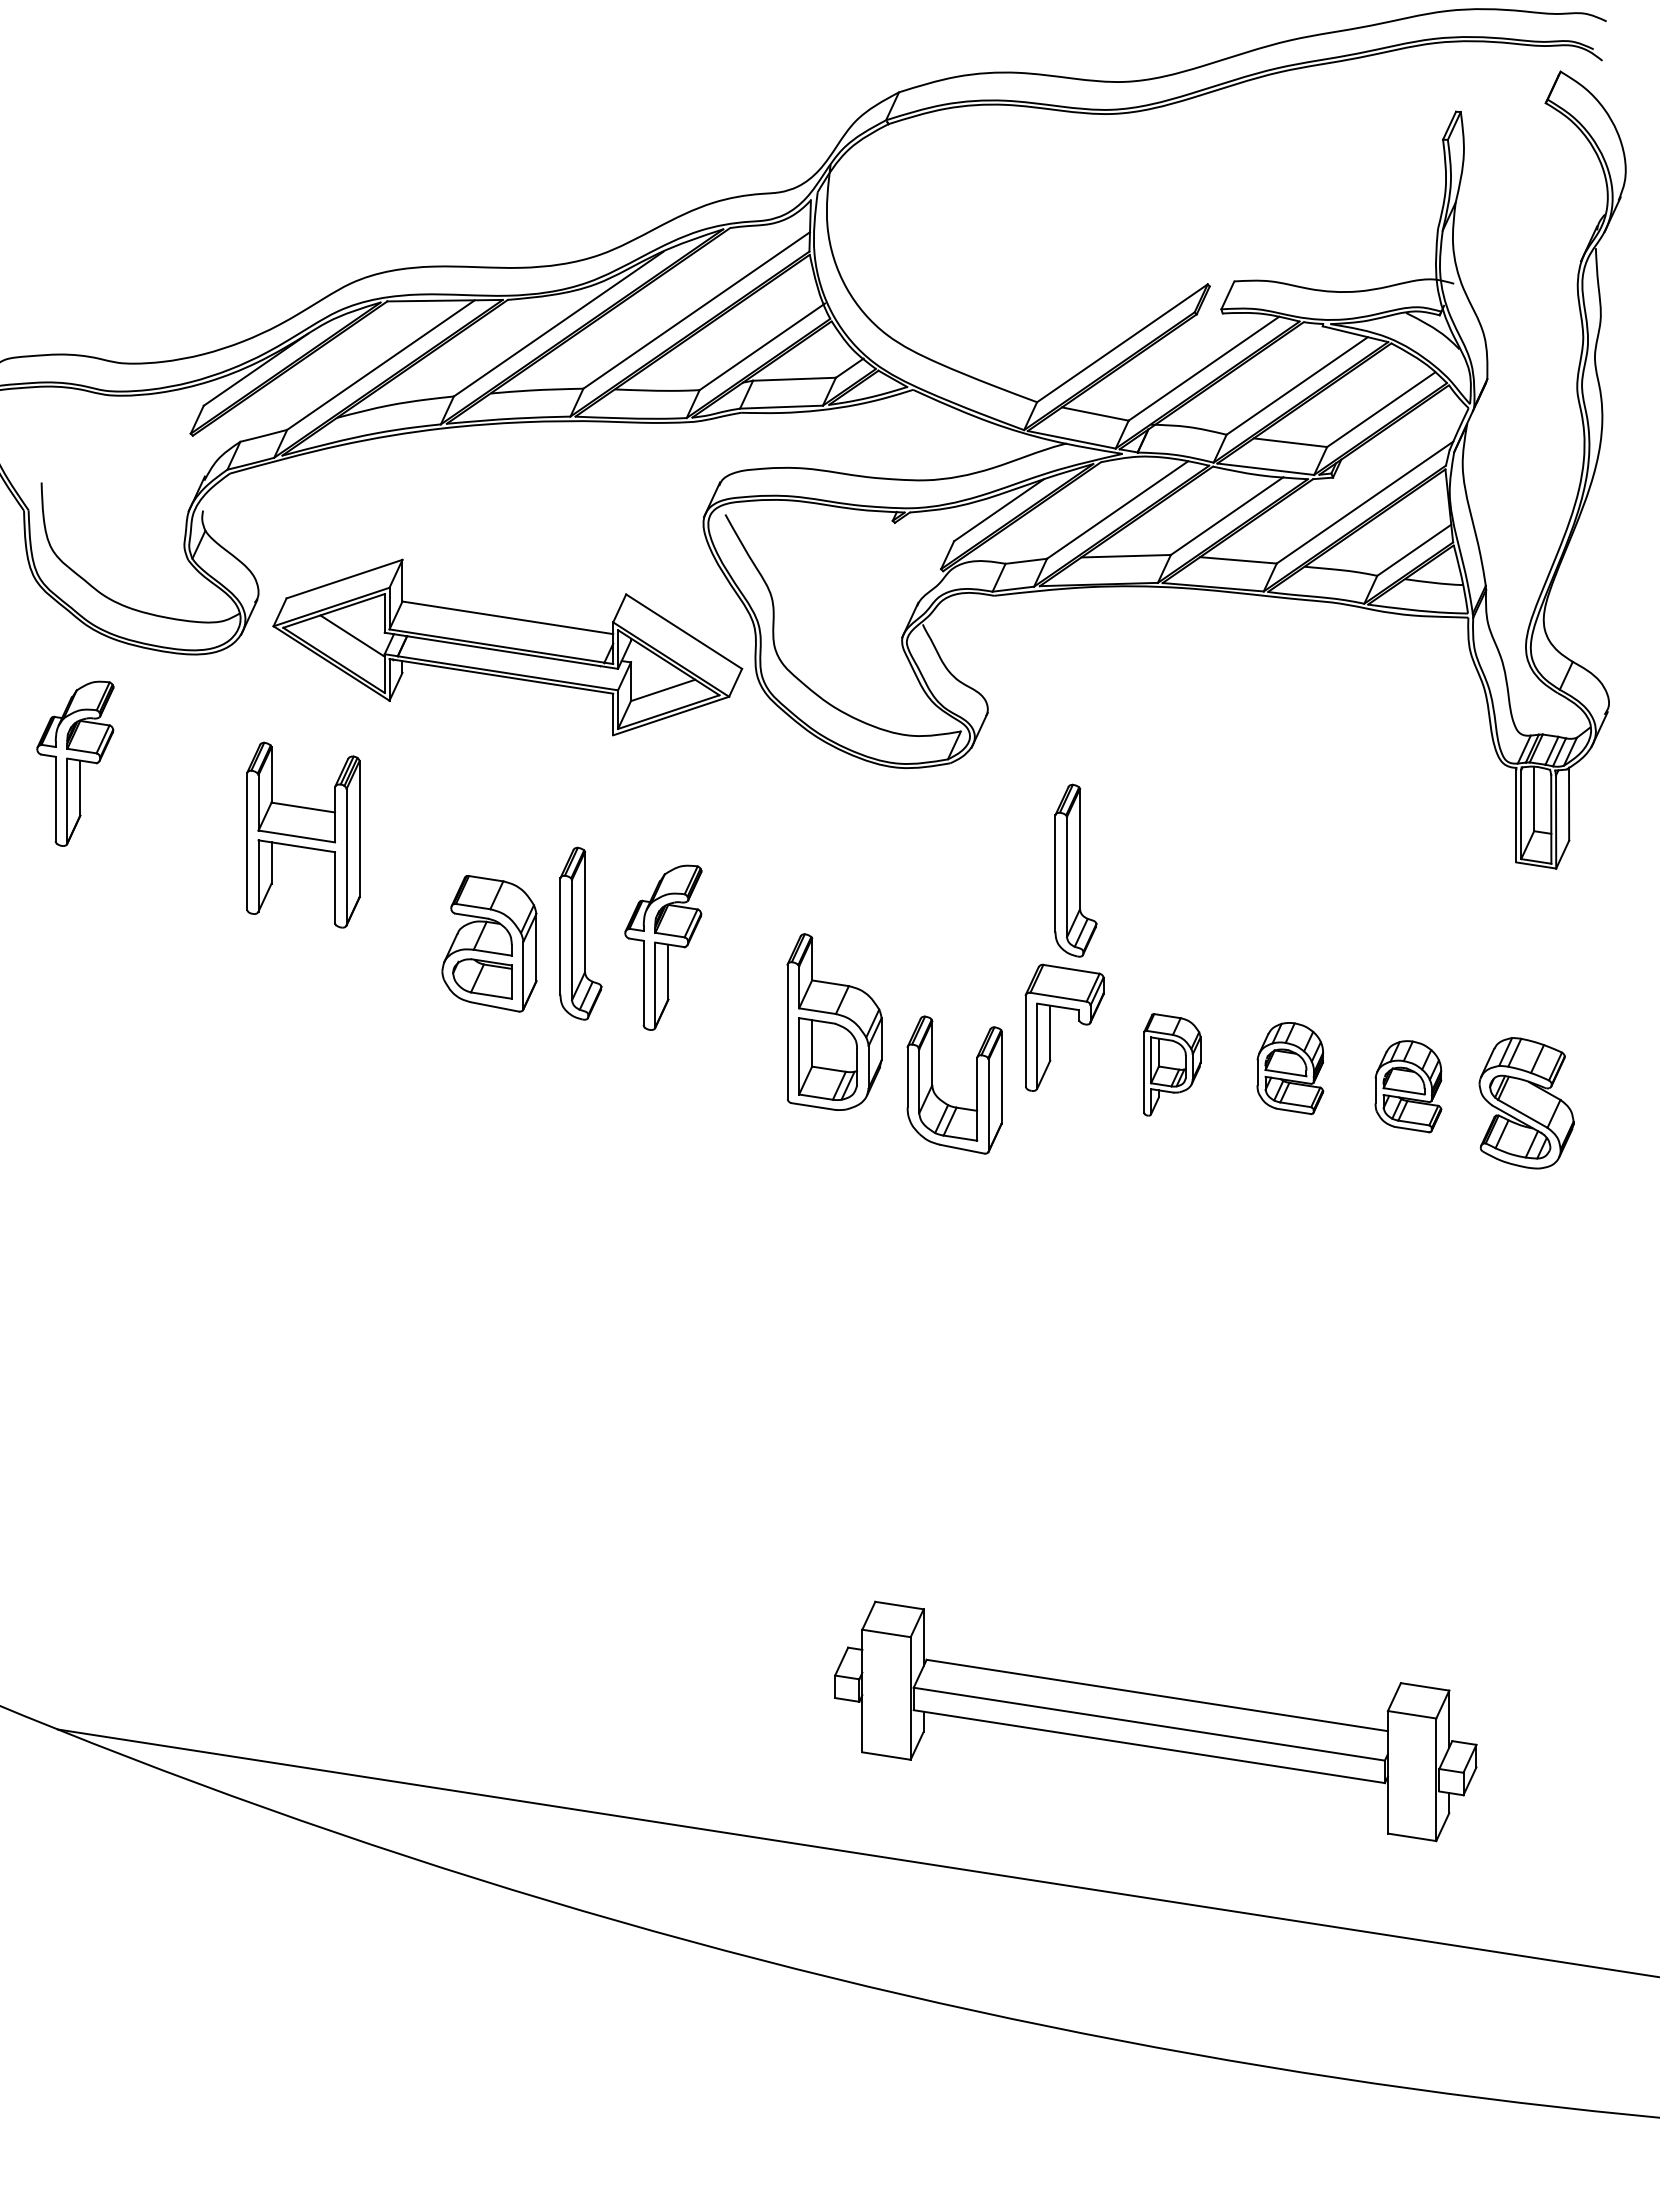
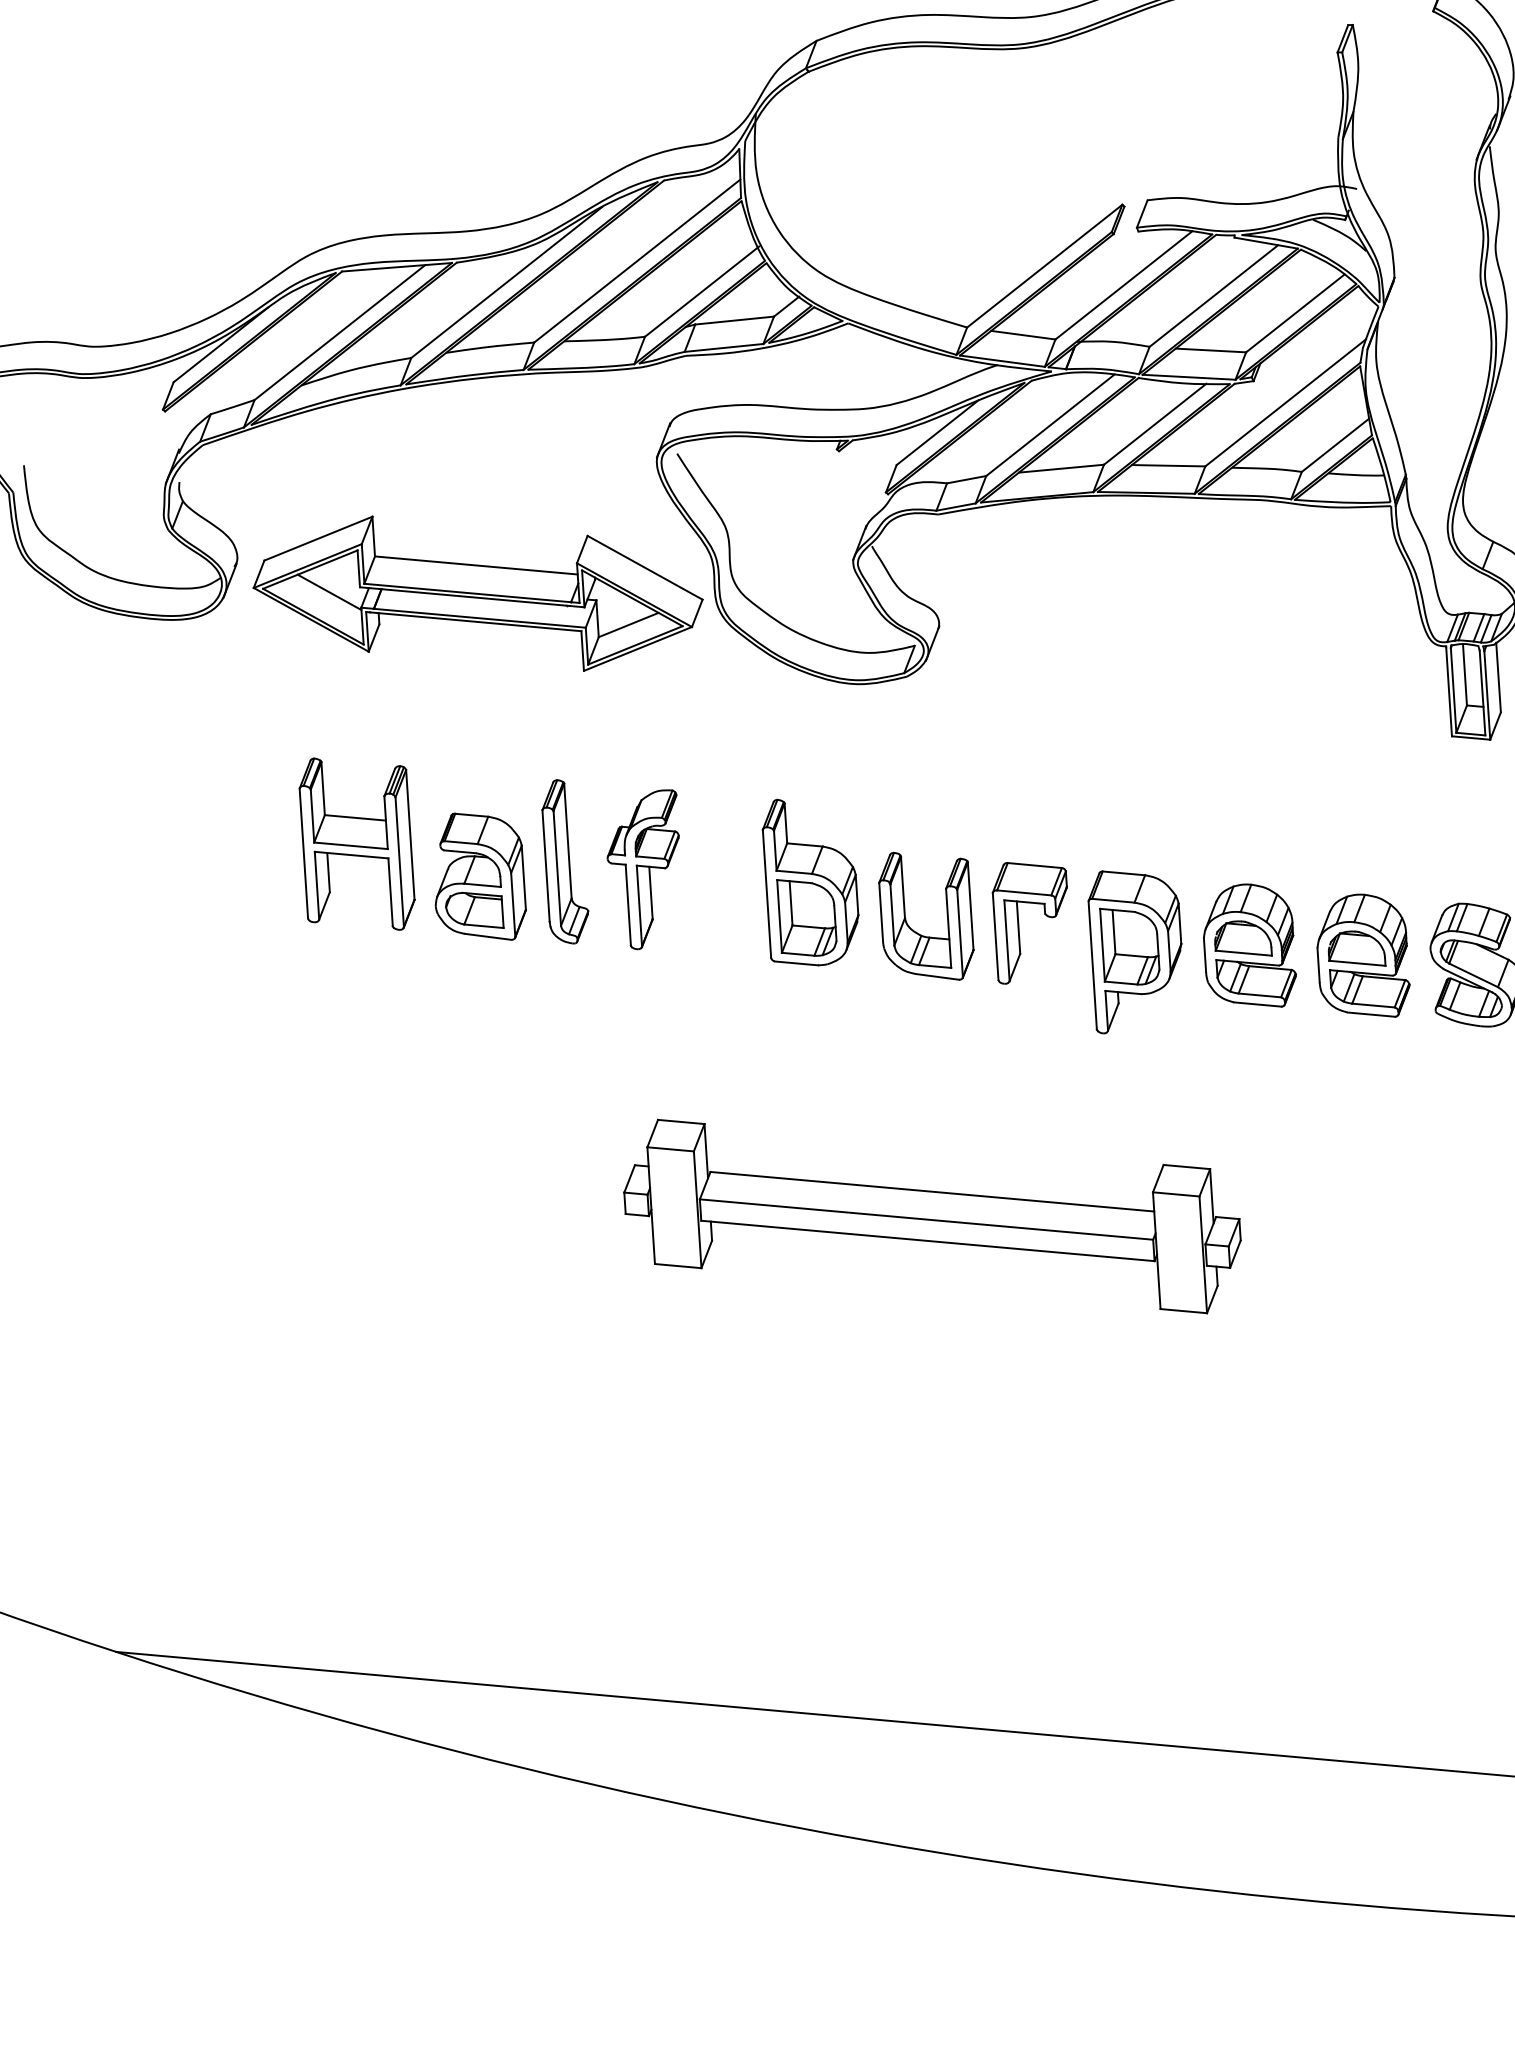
part: (75, 763) -> (73, 730), removed
part: (303, 834) -> (357, 843), moved
part: (1075, 870) -> (1032, 771), removed
part: (834, 1021) -> (811, 881), moved
part: (1172, 1064) -> (1136, 949), size x1.67
part: (1290, 1068) -> (1249, 946), size x1.43
part: (1408, 1086) -> (1362, 956), size x1.43
part: (943, 1100) -> (916, 931), moved
part: (1155, 1721) -> (932, 1216), moved

